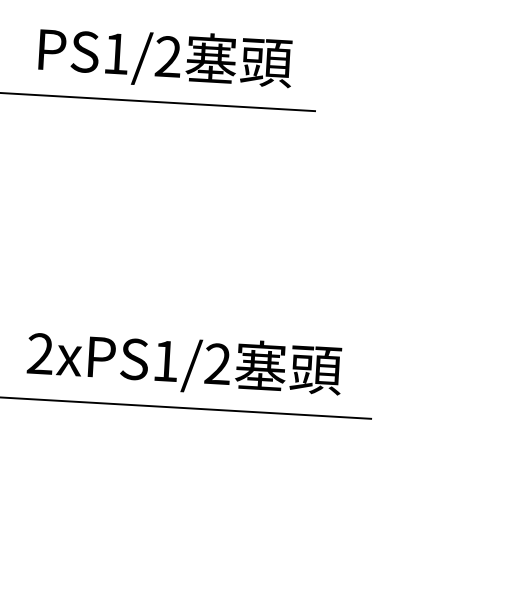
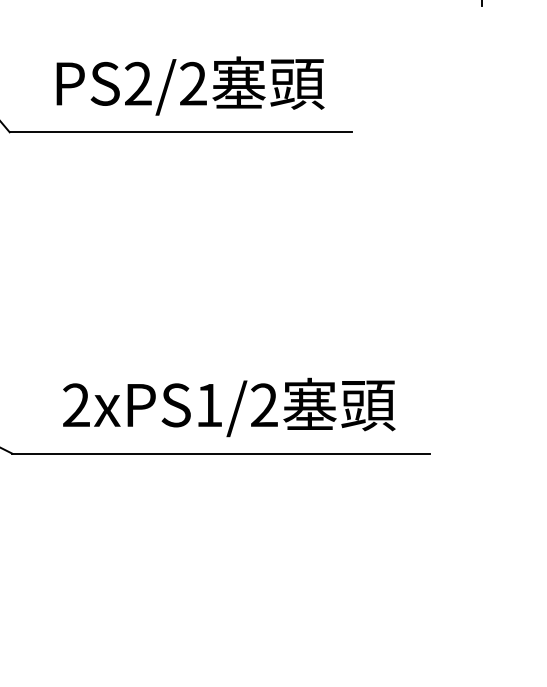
text: (116, 53) -> (138, 83), PS1/2 -> PS2/2

